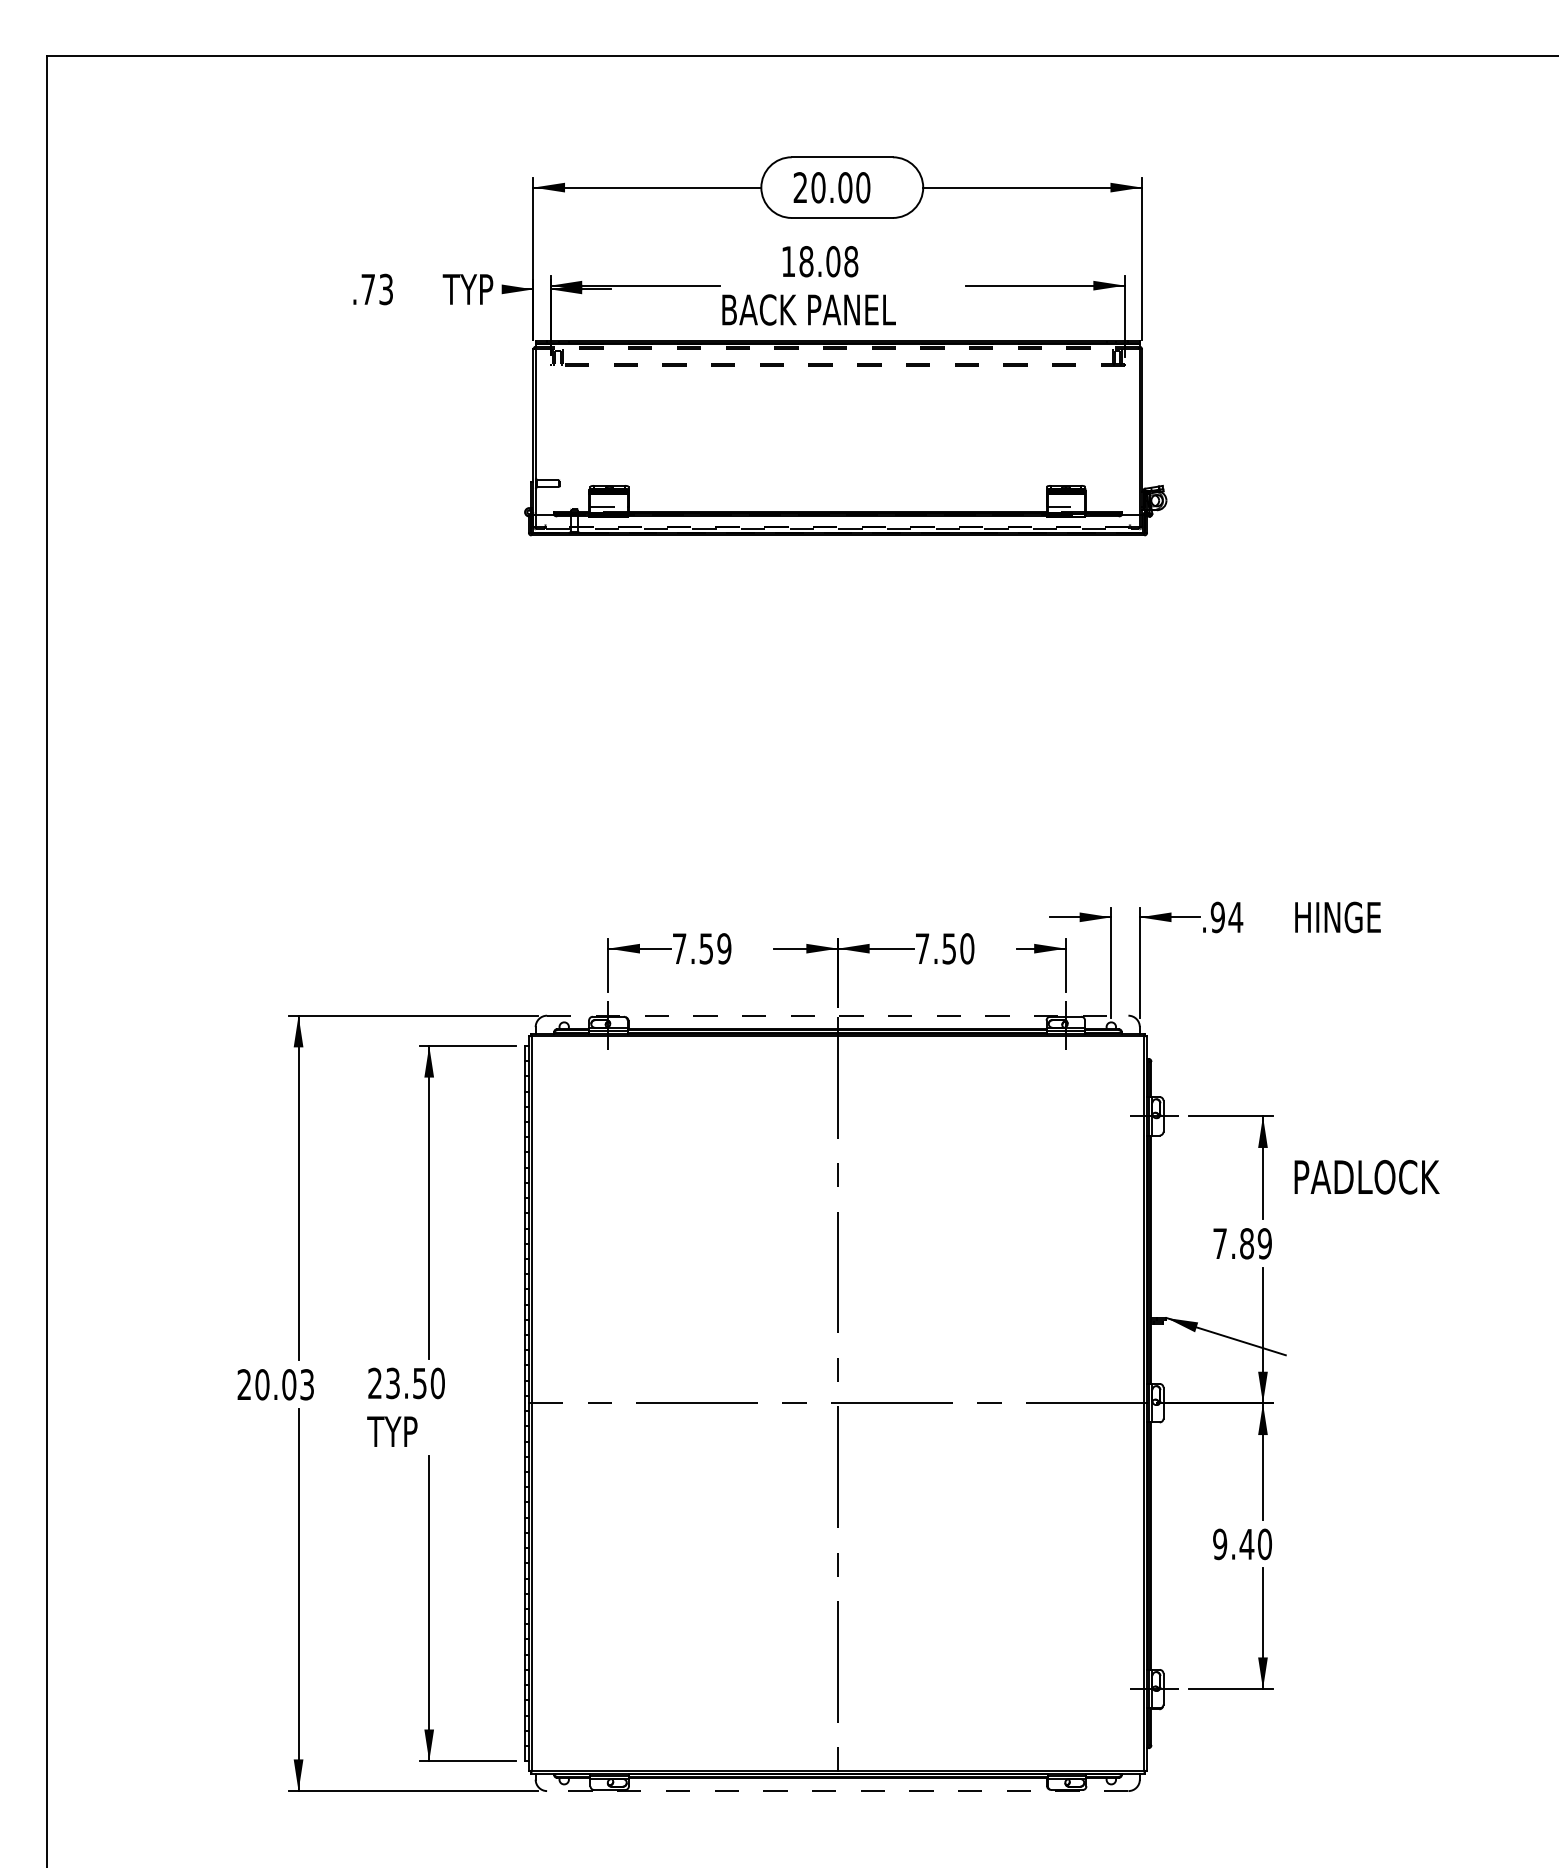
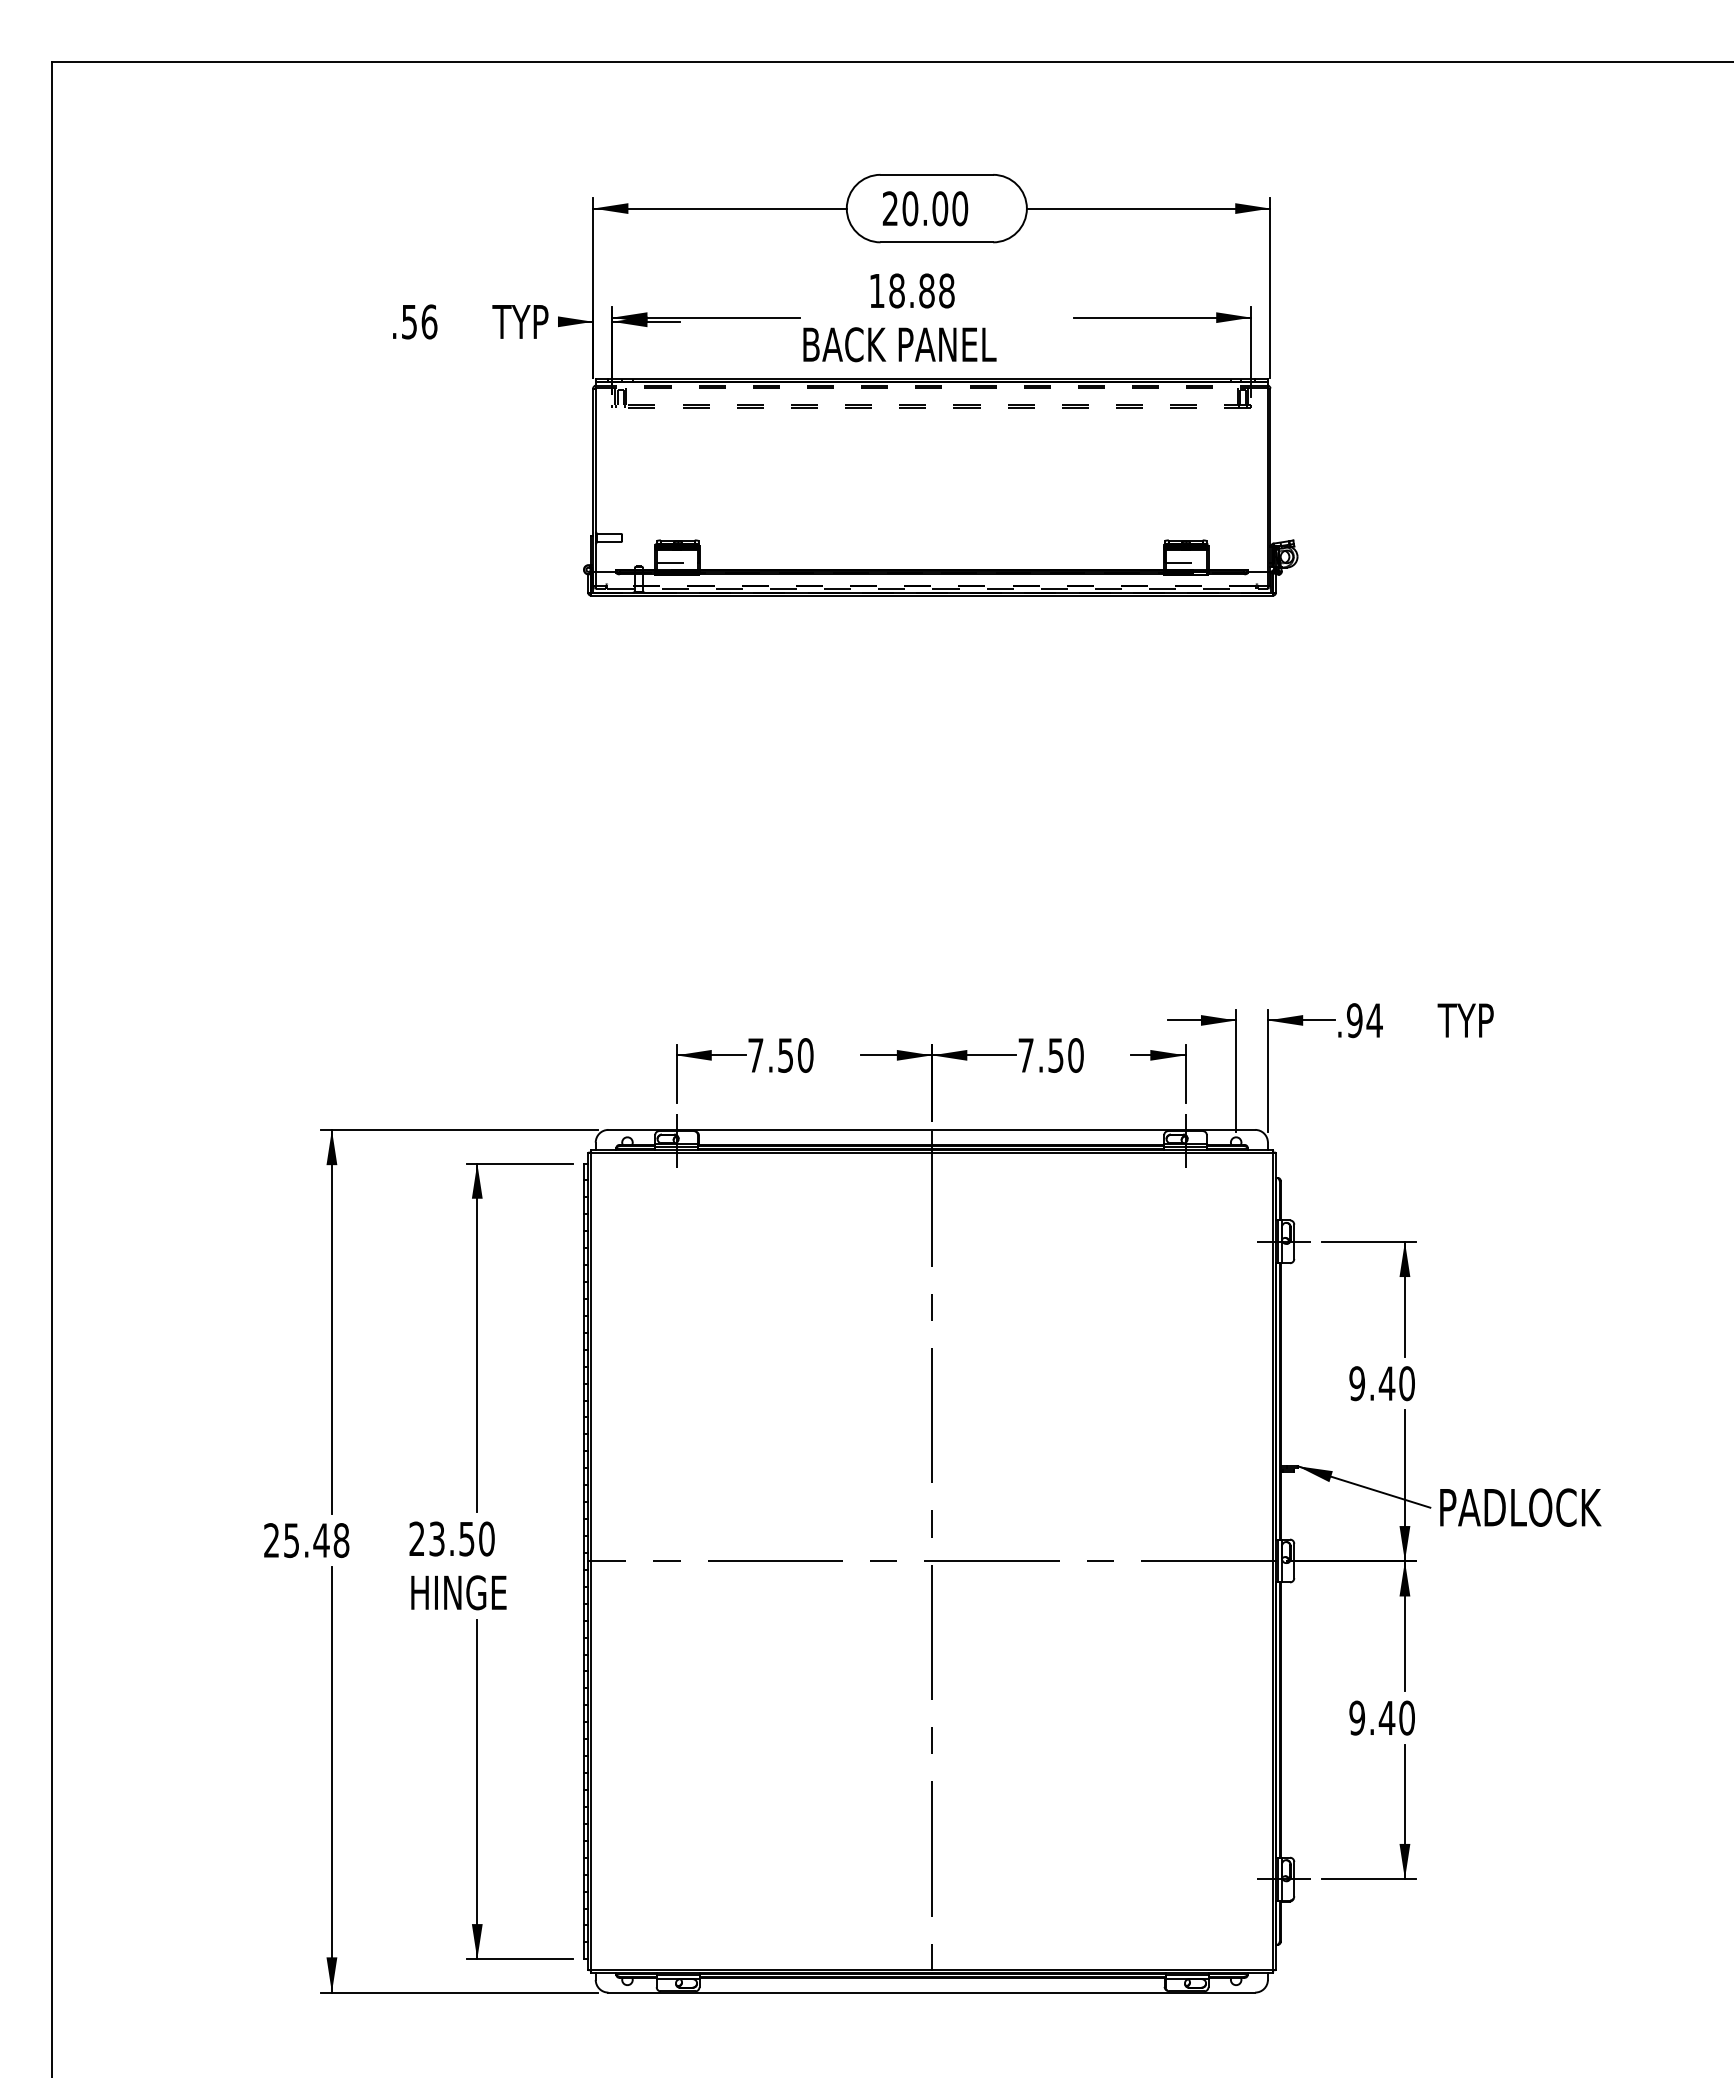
text: (832, 261) -> (926, 290), 18.08 -> 18.88
text: (377, 289) -> (419, 321), .73 -> .56
text: (1336, 917) -> (1486, 1020), HINGE -> TYP
text: (724, 948) -> (805, 1055), 7.59 -> 7.50
line: (838, 1015) -> (932, 1129), dashed -> solid
text: (1366, 1177) -> (1520, 1507), moved
text: (1241, 1243) -> (1381, 1383), 7.89 -> 9.40
text: (284, 1384) -> (316, 1540), 20.03 -> 25.48
text: (411, 1431) -> (457, 1592), TYP -> HINGE
line: (837, 1791) -> (931, 1992), dashed -> solid

